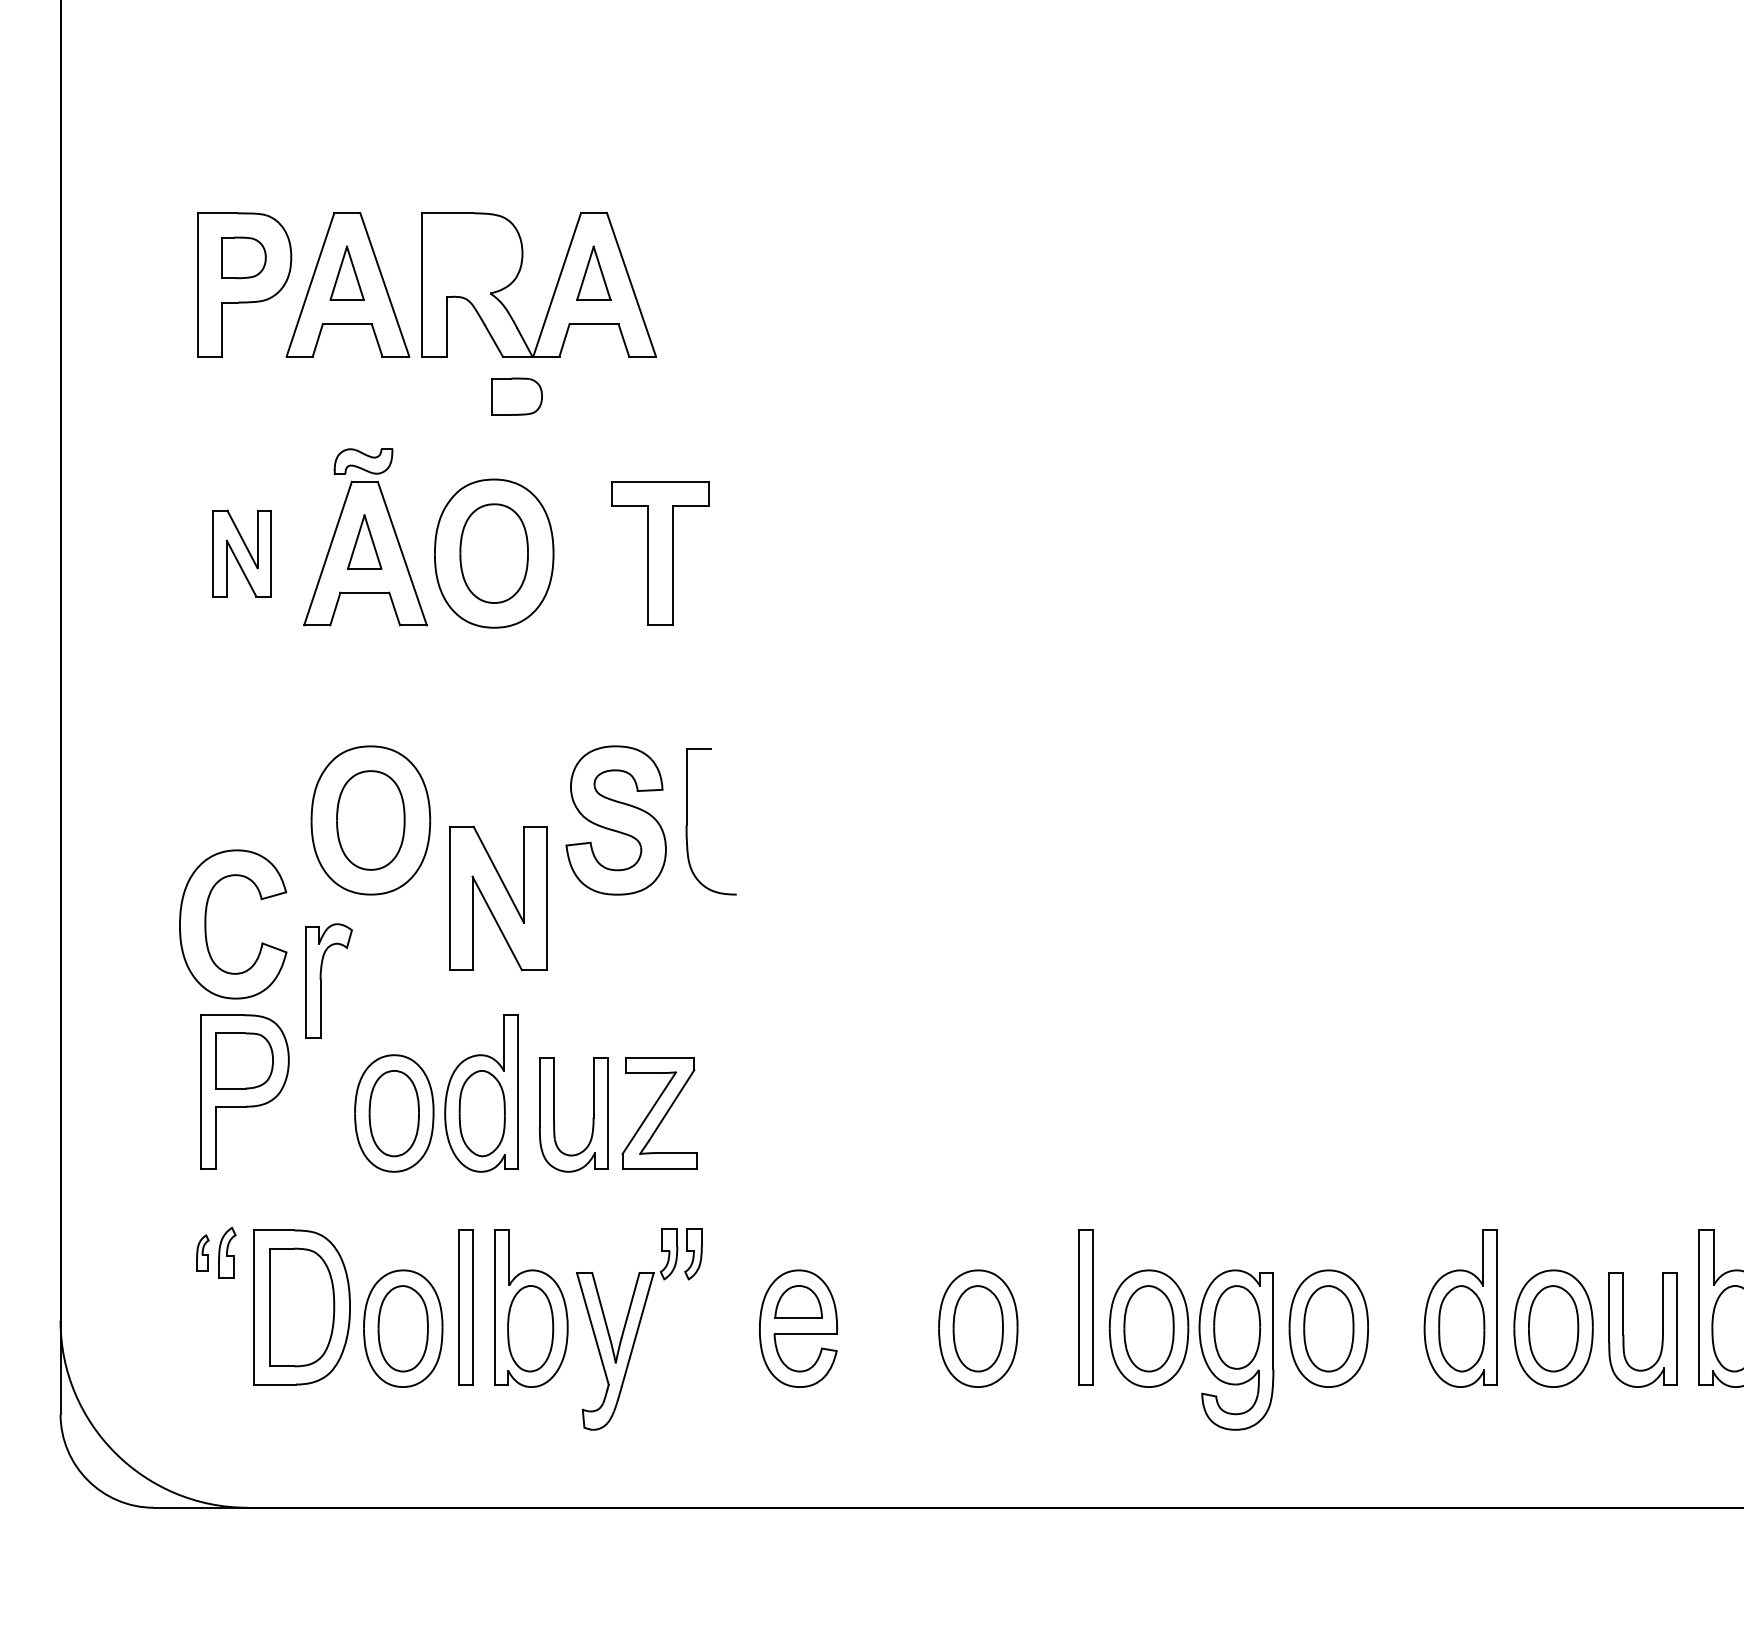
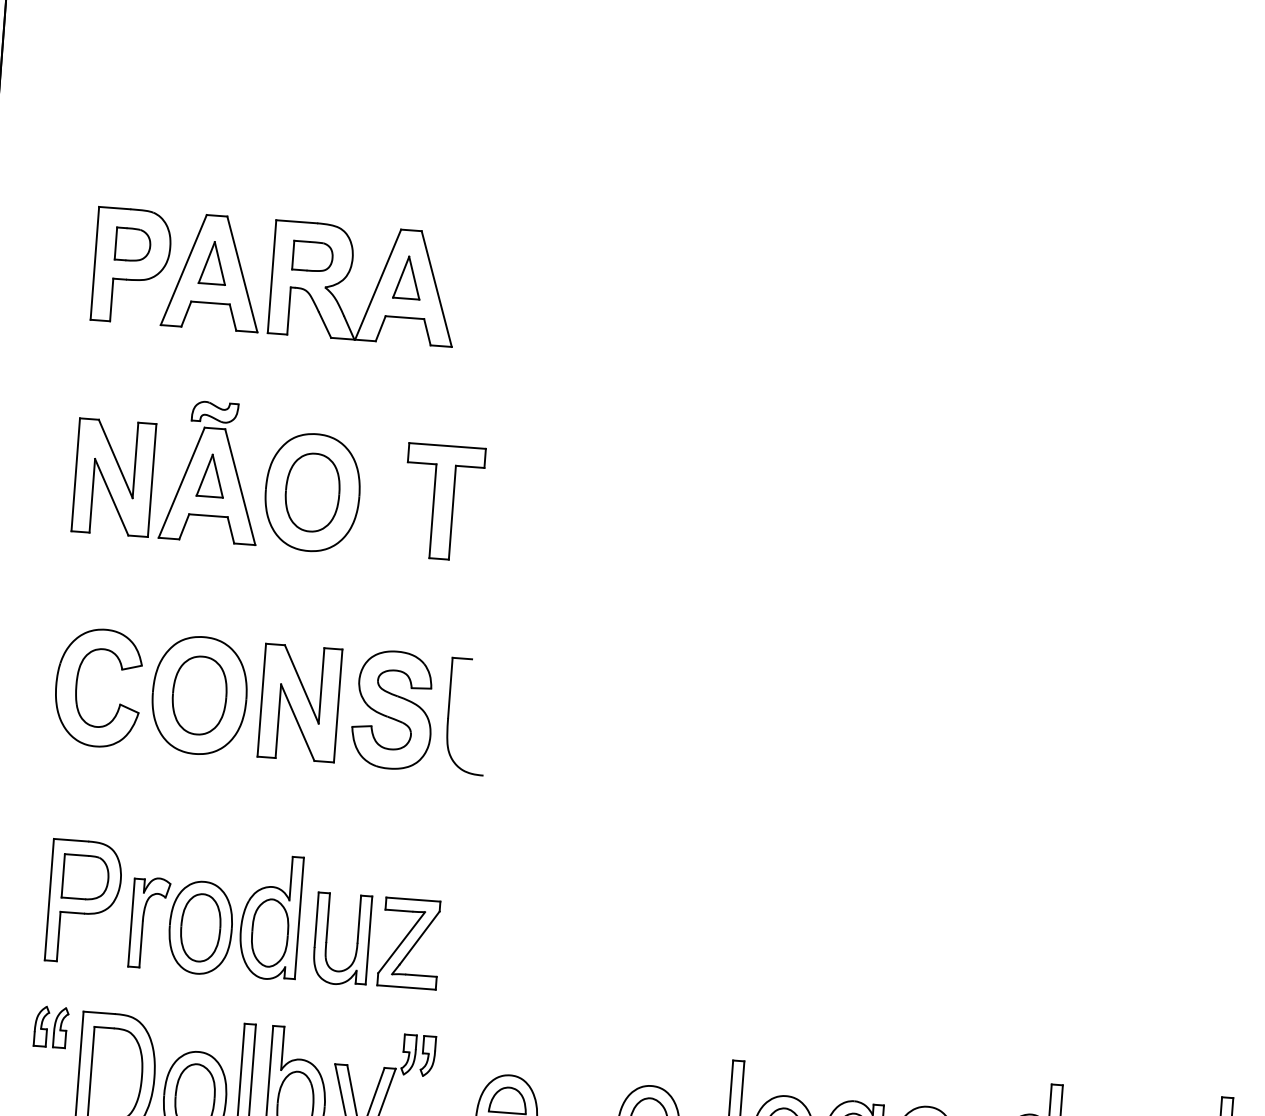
part: (516, 396) -> (312, 256), moved
part: (242, 553) -> (114, 477), size x1.67
part: (498, 898) -> (300, 703), moved
part: (206, 924) -> (77, 686), moved
part: (321, 980) -> (143, 921), moved
part: (202, 1252) -> (41, 1025), size x1.43

